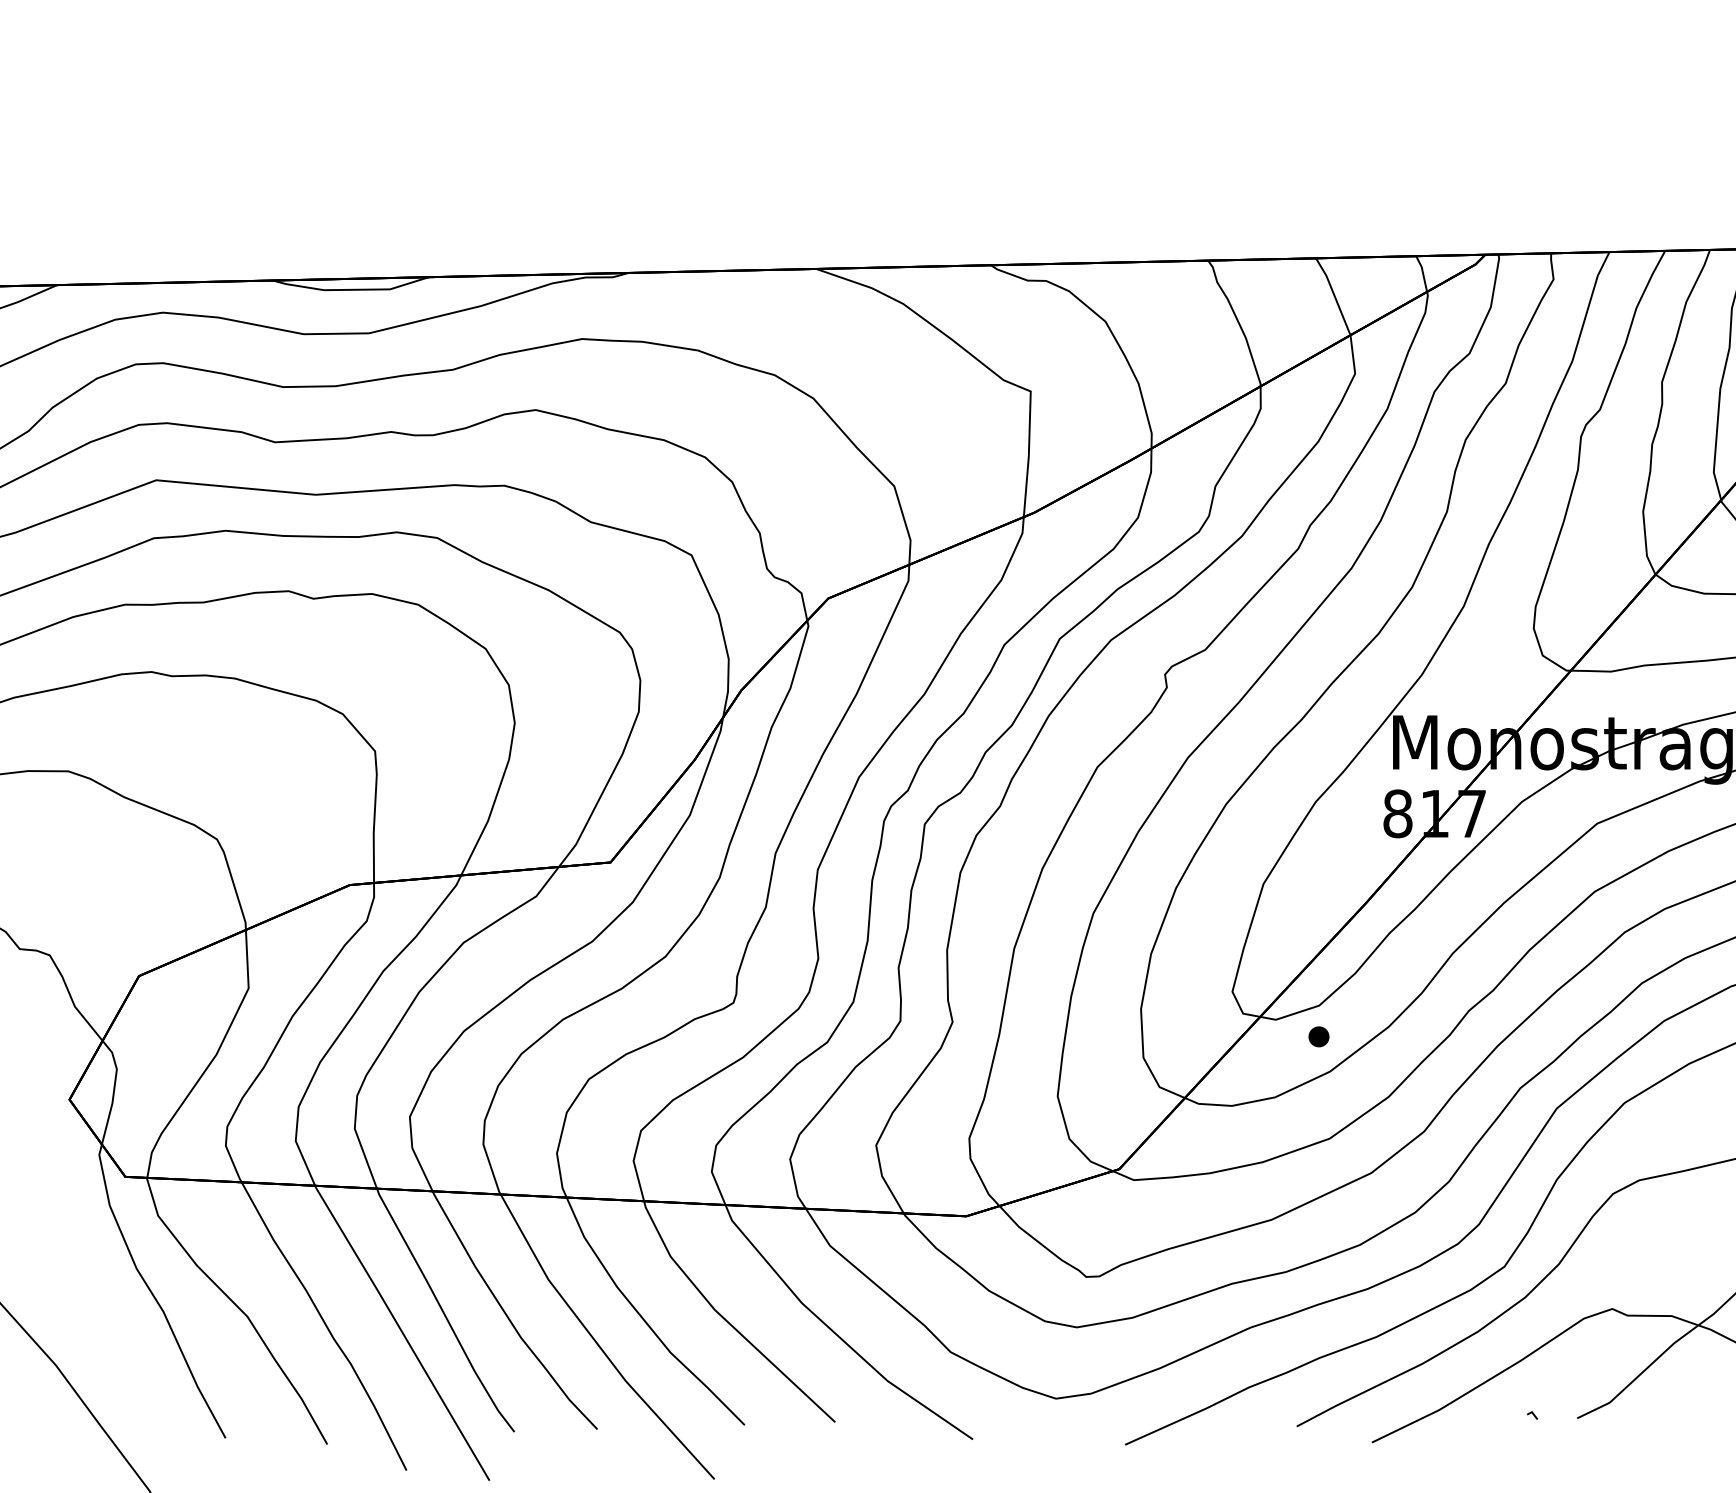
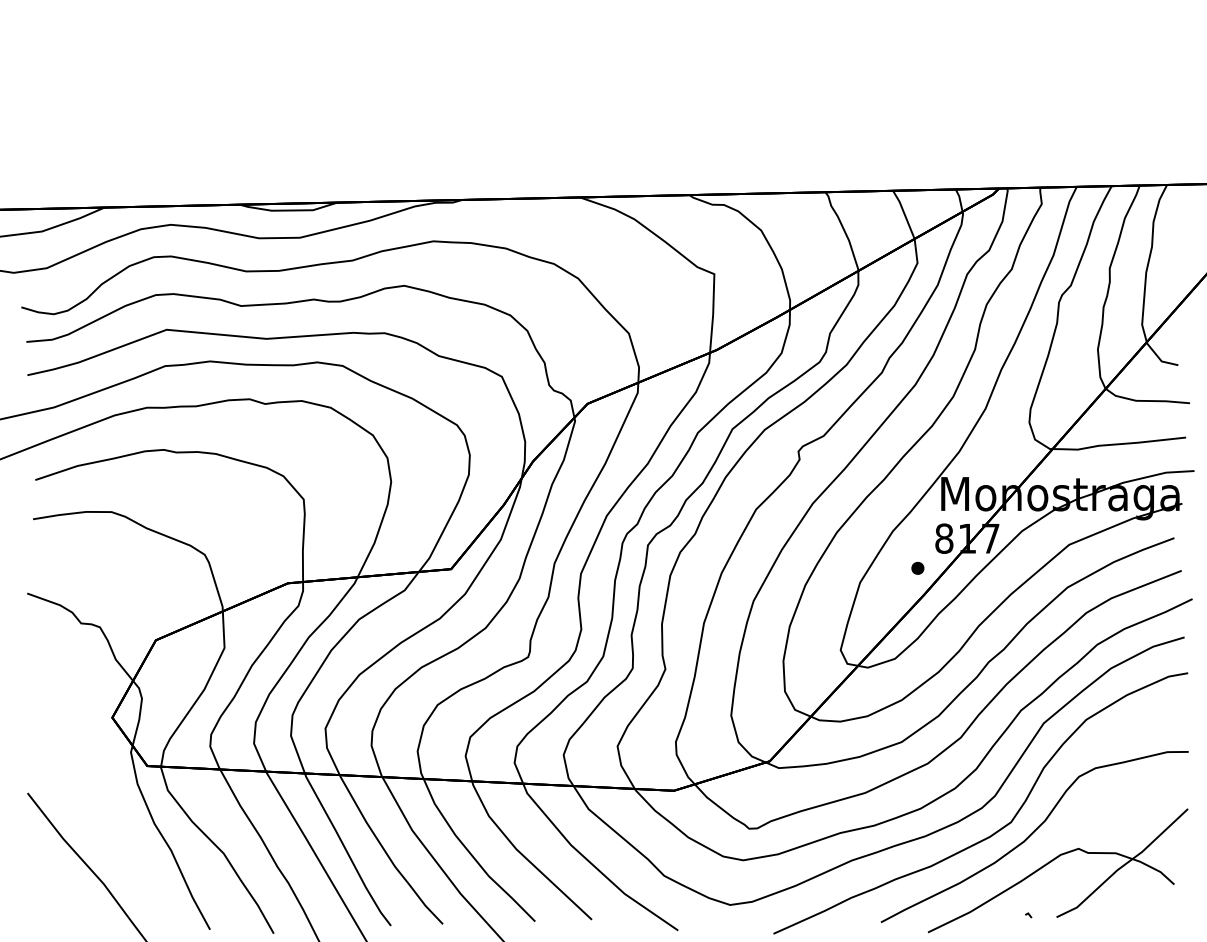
part: (1318, 1035) -> (917, 567), moved

